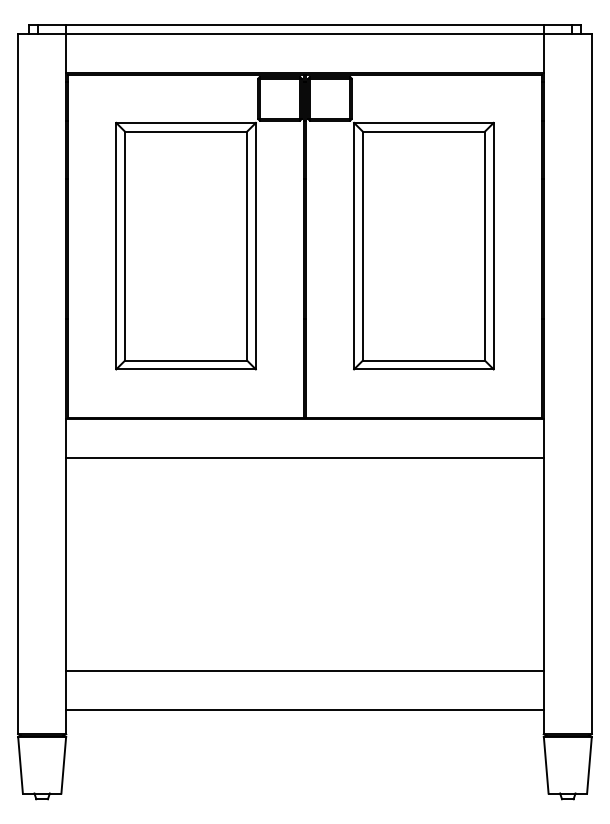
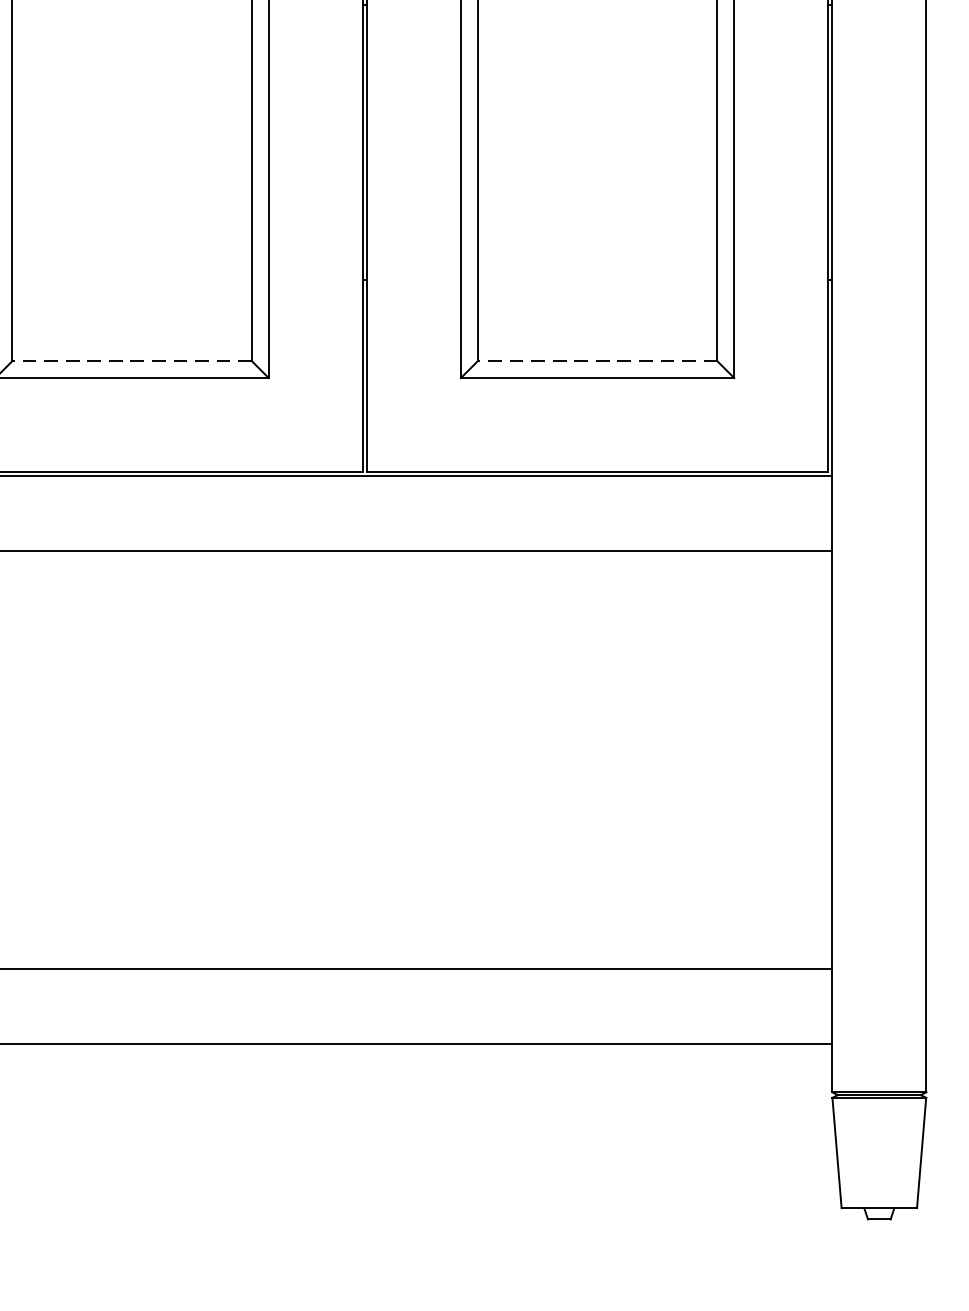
line: (185, 360) -> (130, 360), solid -> dashed
line: (423, 360) -> (596, 360), solid -> dashed

